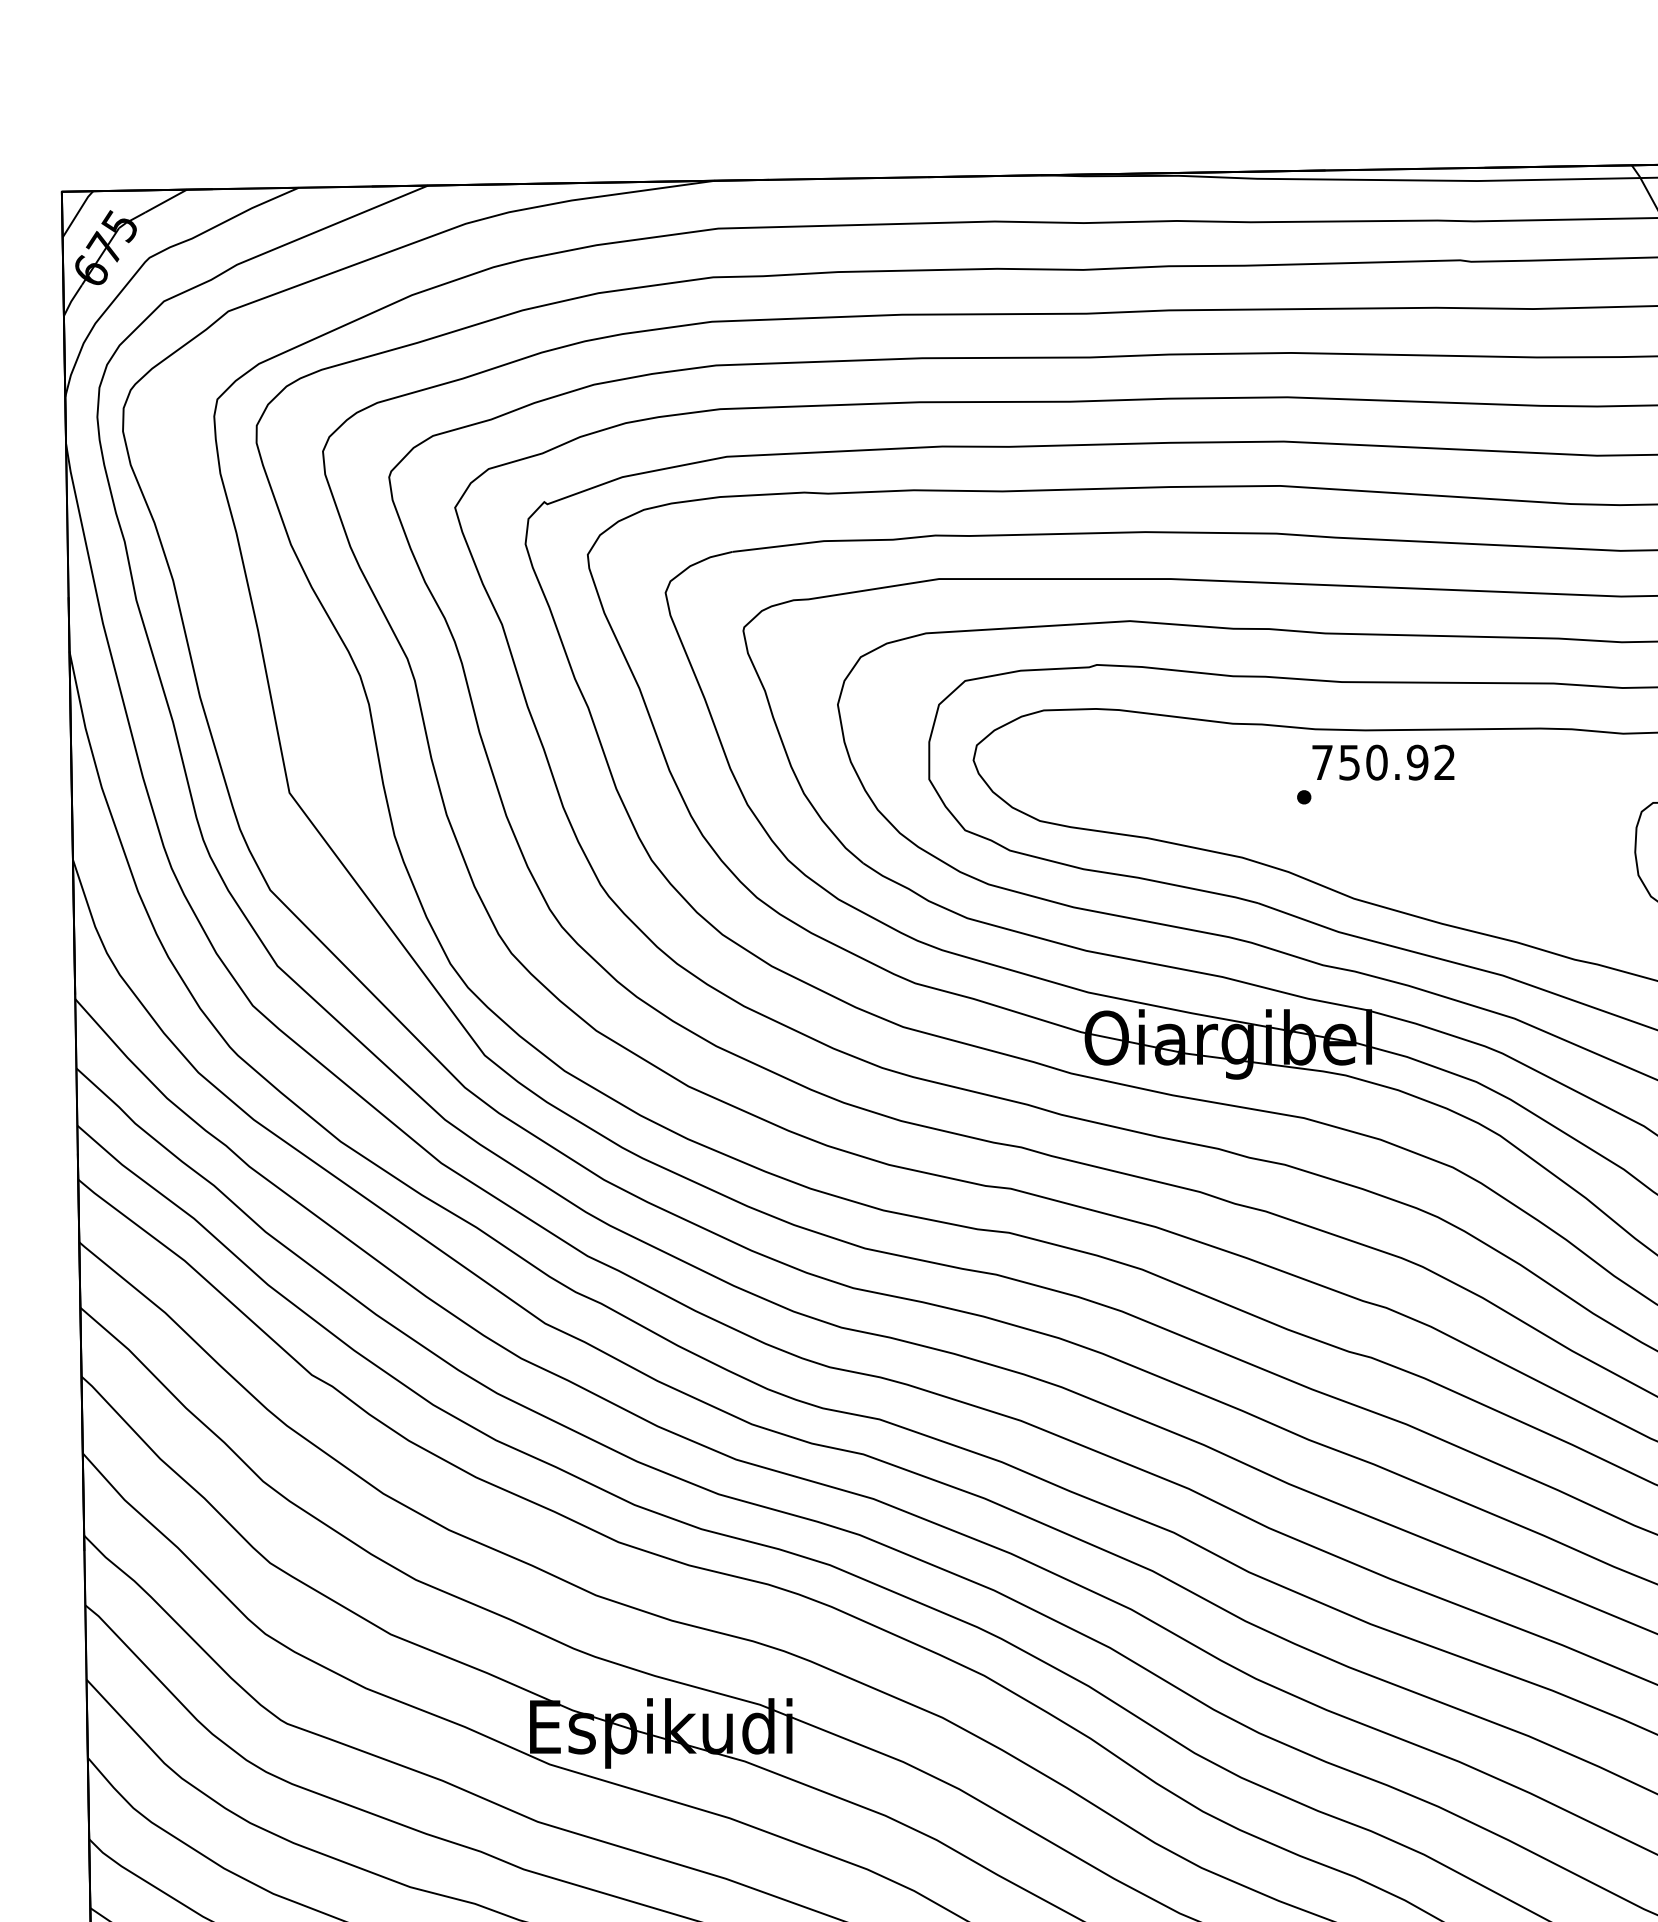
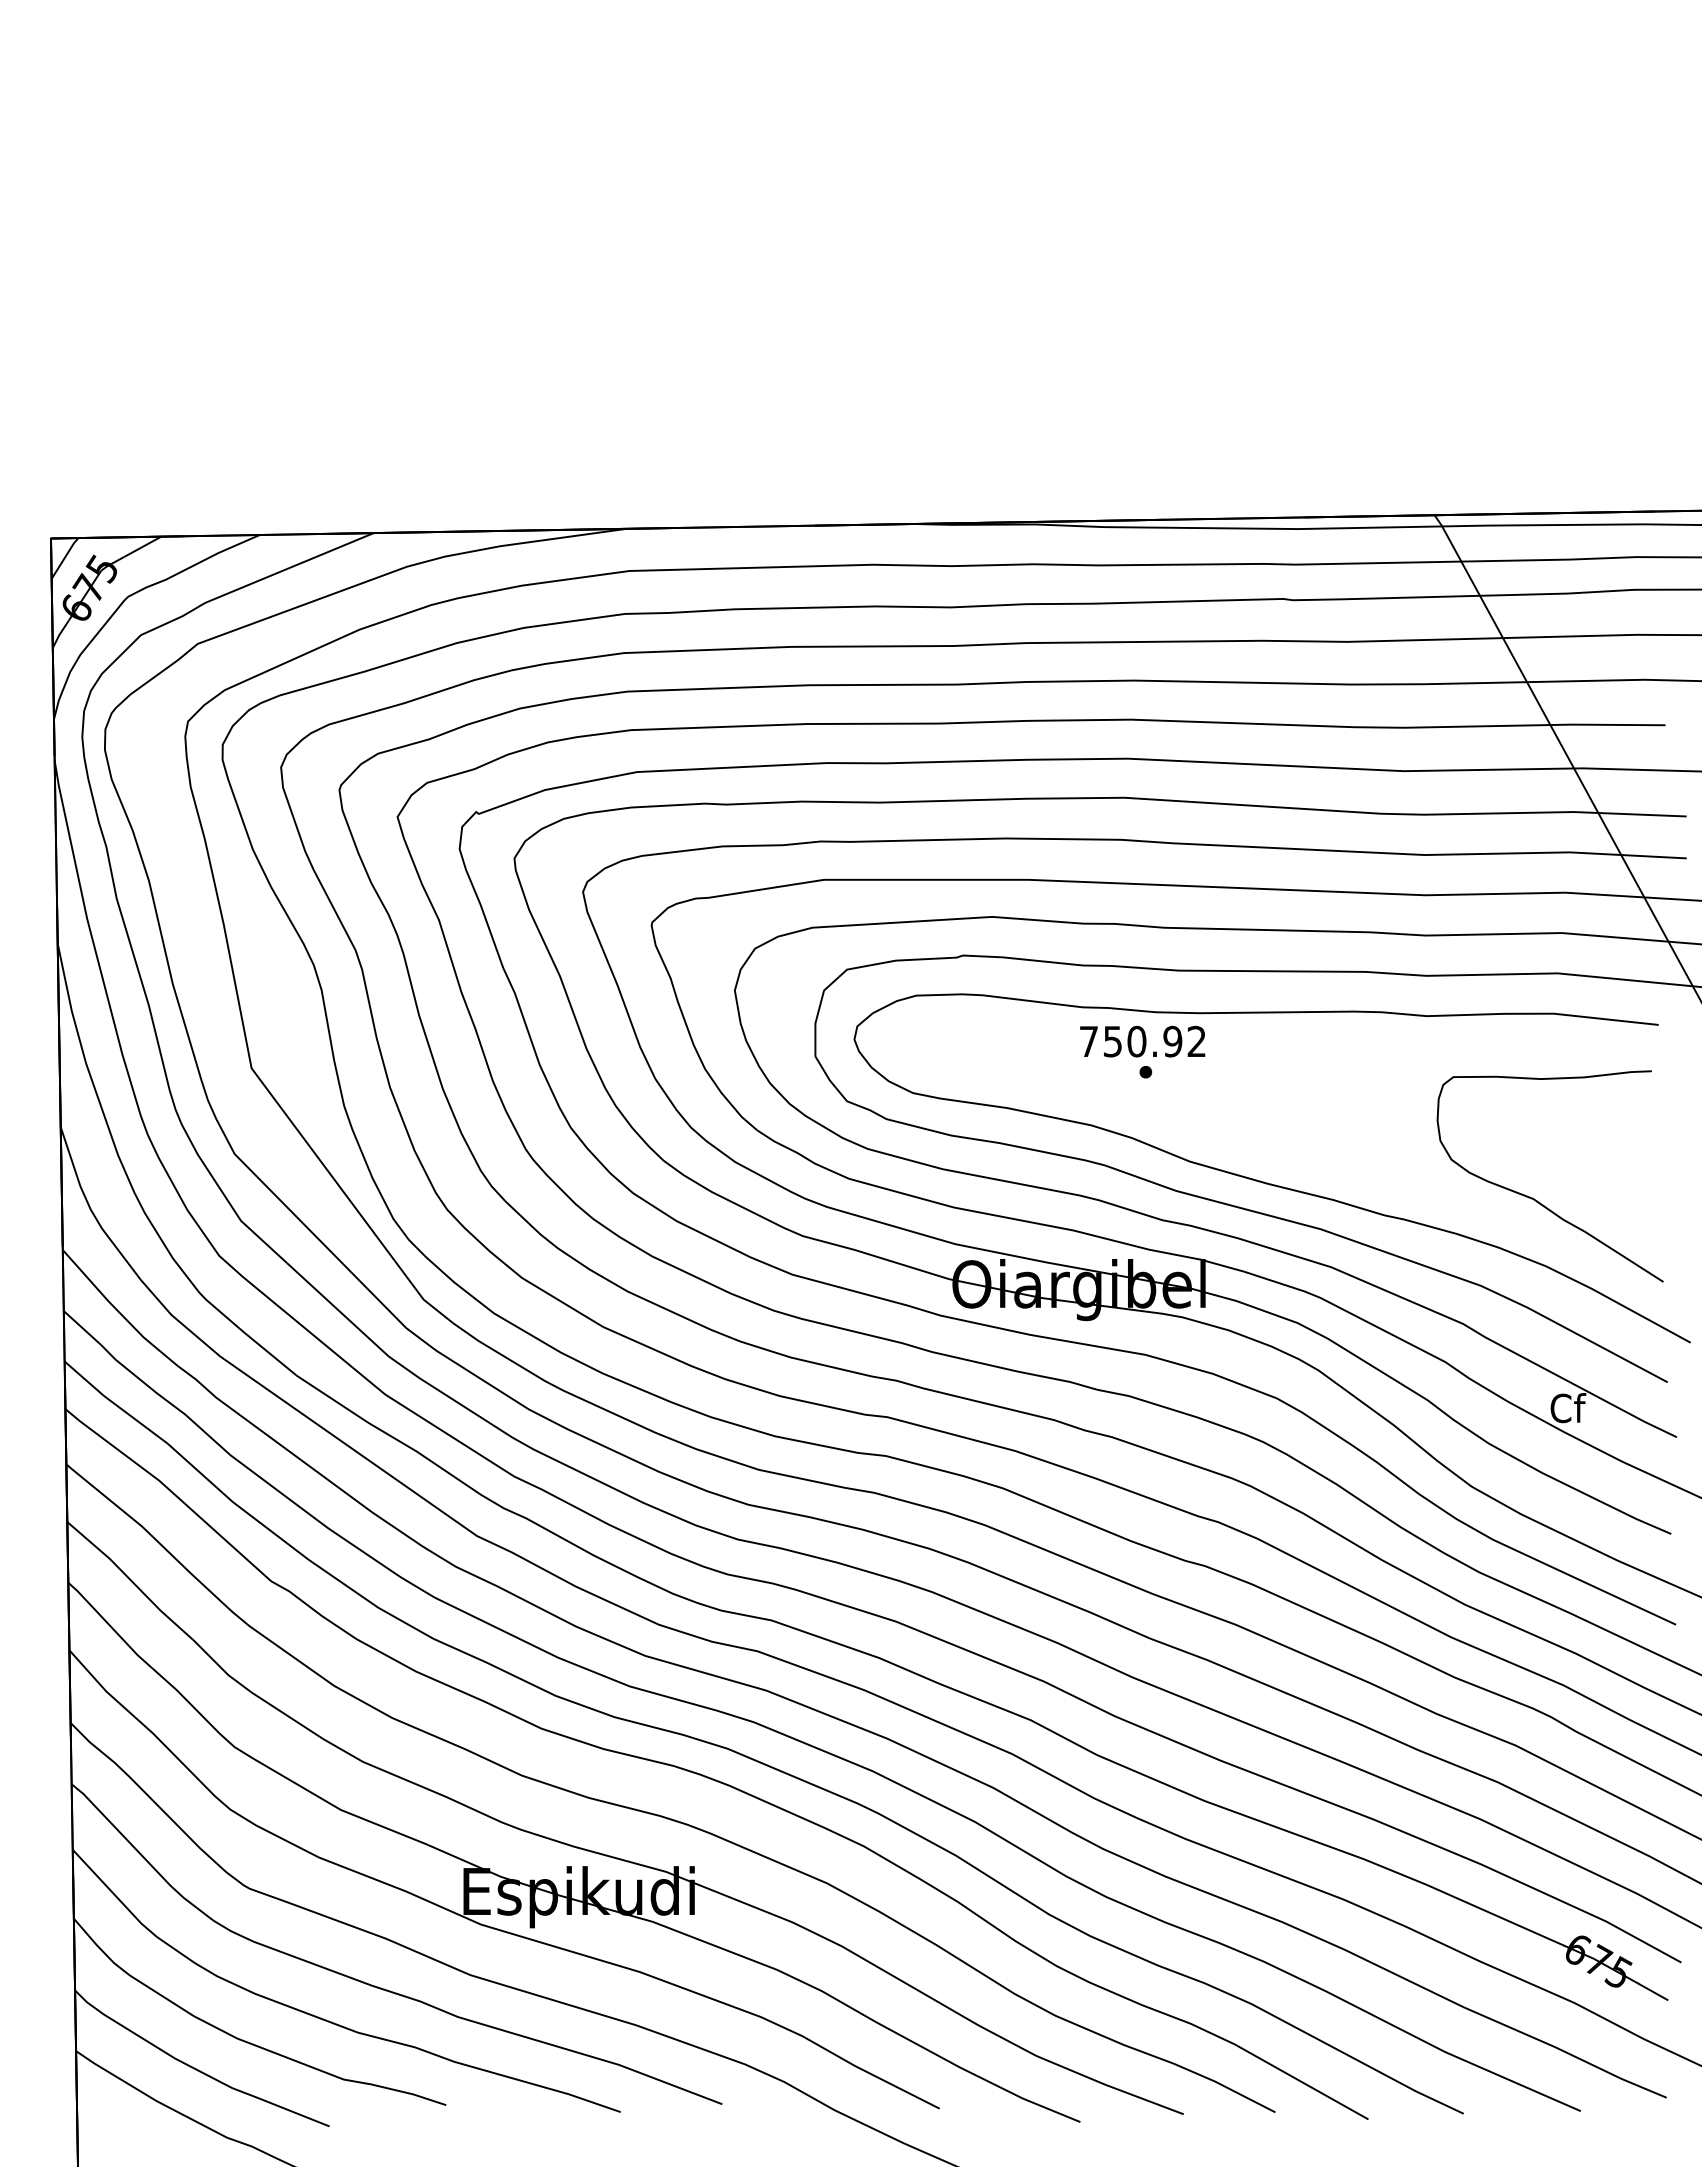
text: (1383, 762) -> (1142, 1041), moved

